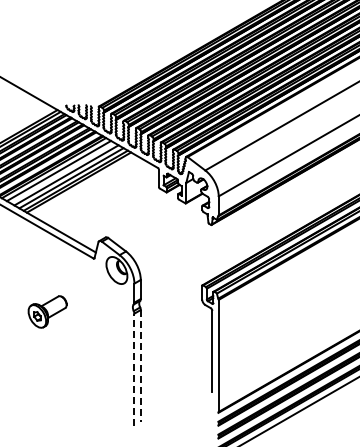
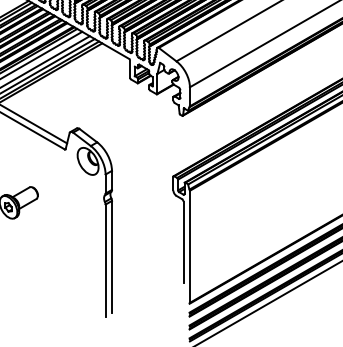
line: (140, 366) -> (111, 257), dashed -> solid
line: (134, 369) -> (105, 260), dashed -> solid

